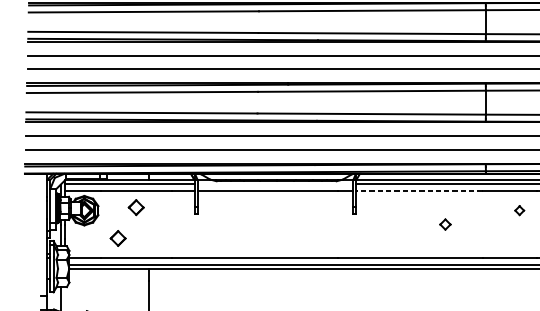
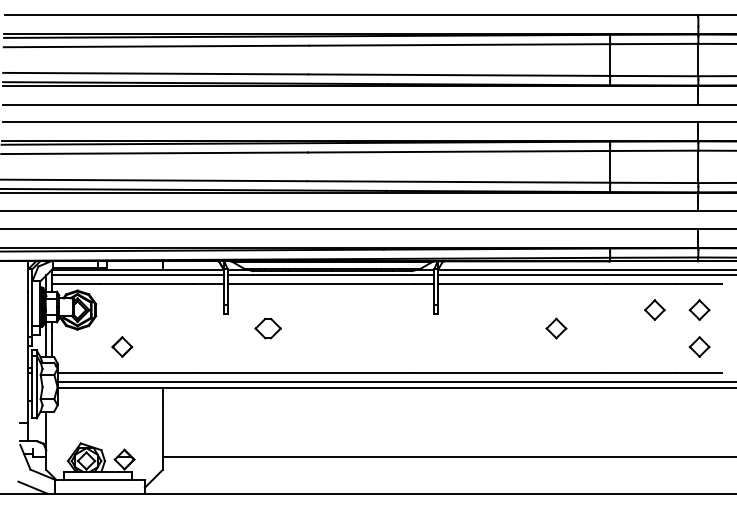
line: (275, 184) -> (330, 275), added
line: (419, 191) -> (522, 284), dashed -> solid
part: (136, 207) -> (146, 305), removed
part: (519, 210) -> (654, 309), size x1.67
part: (227, 224) -> (267, 328), added
part: (445, 224) -> (556, 328), size x1.43

